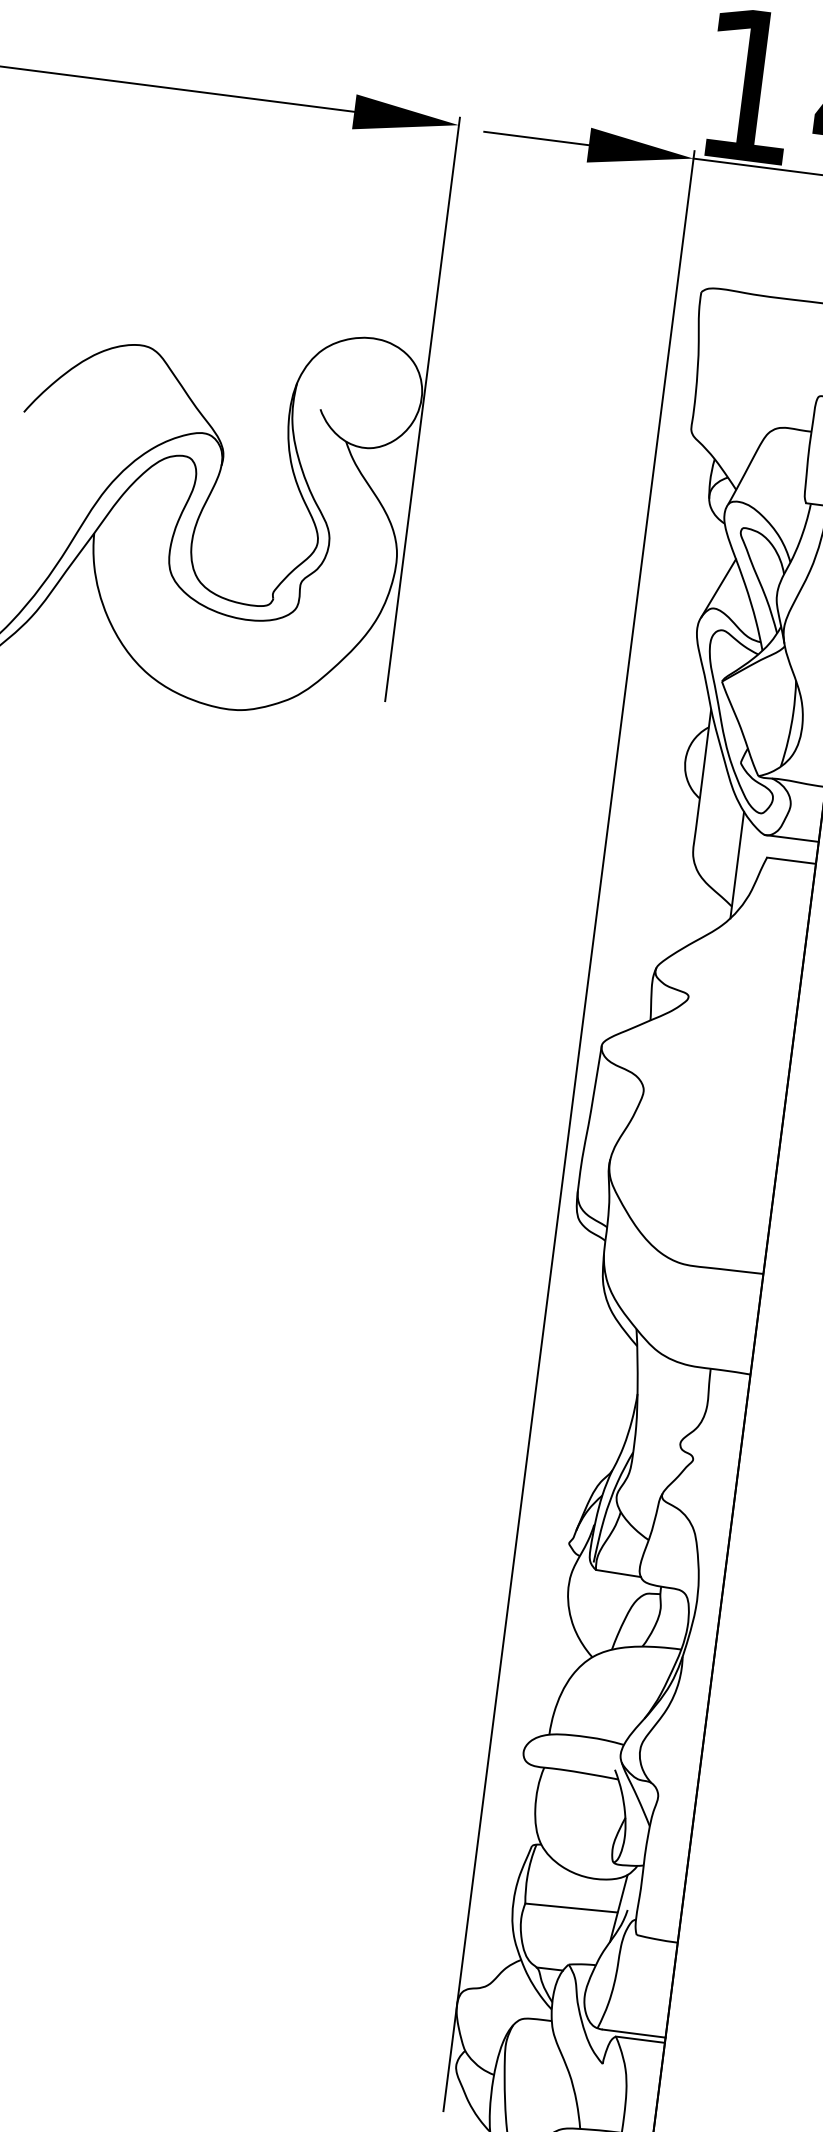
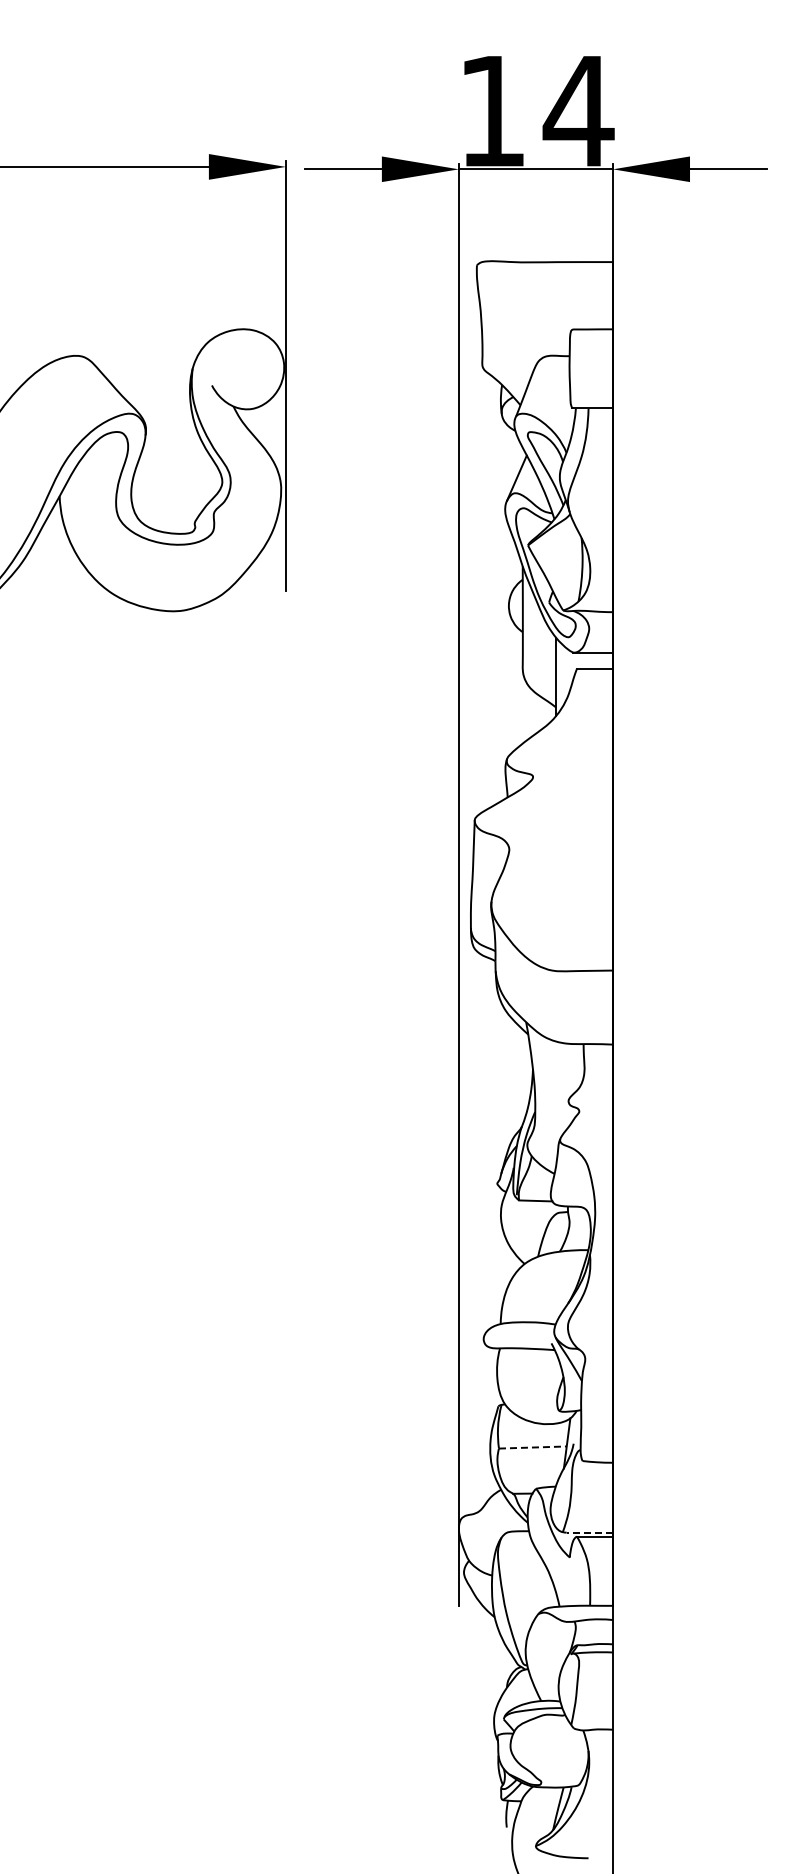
line: (571, 1907) -> (532, 1447), solid -> dashed
line: (633, 2033) -> (589, 1532), solid -> dashed

